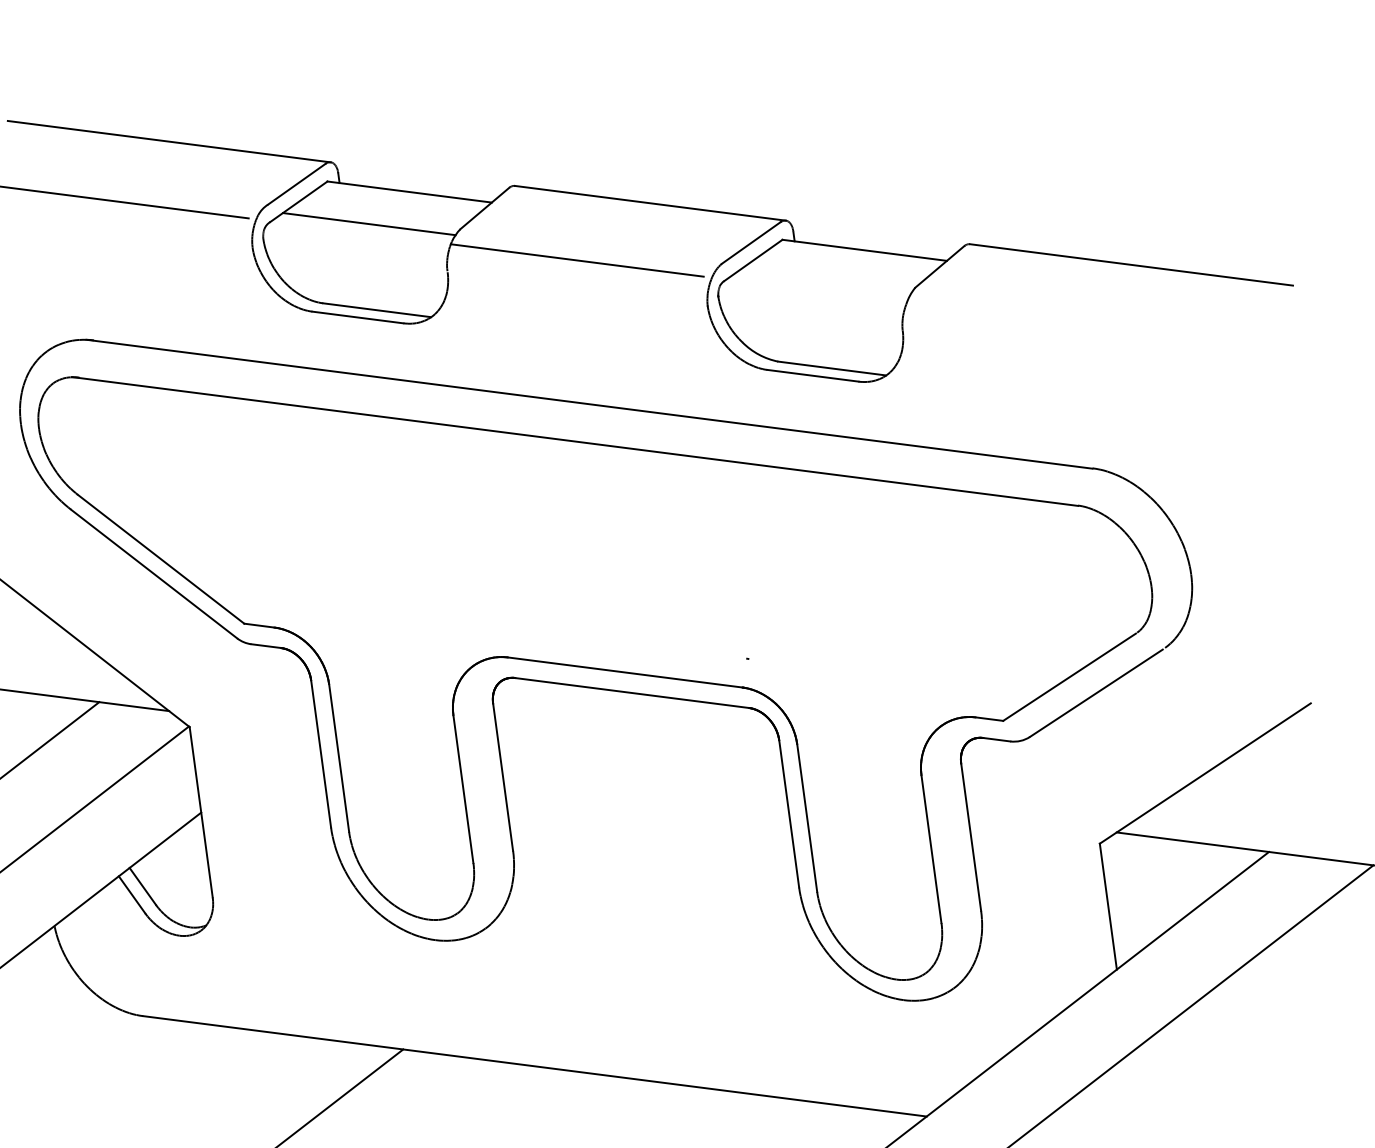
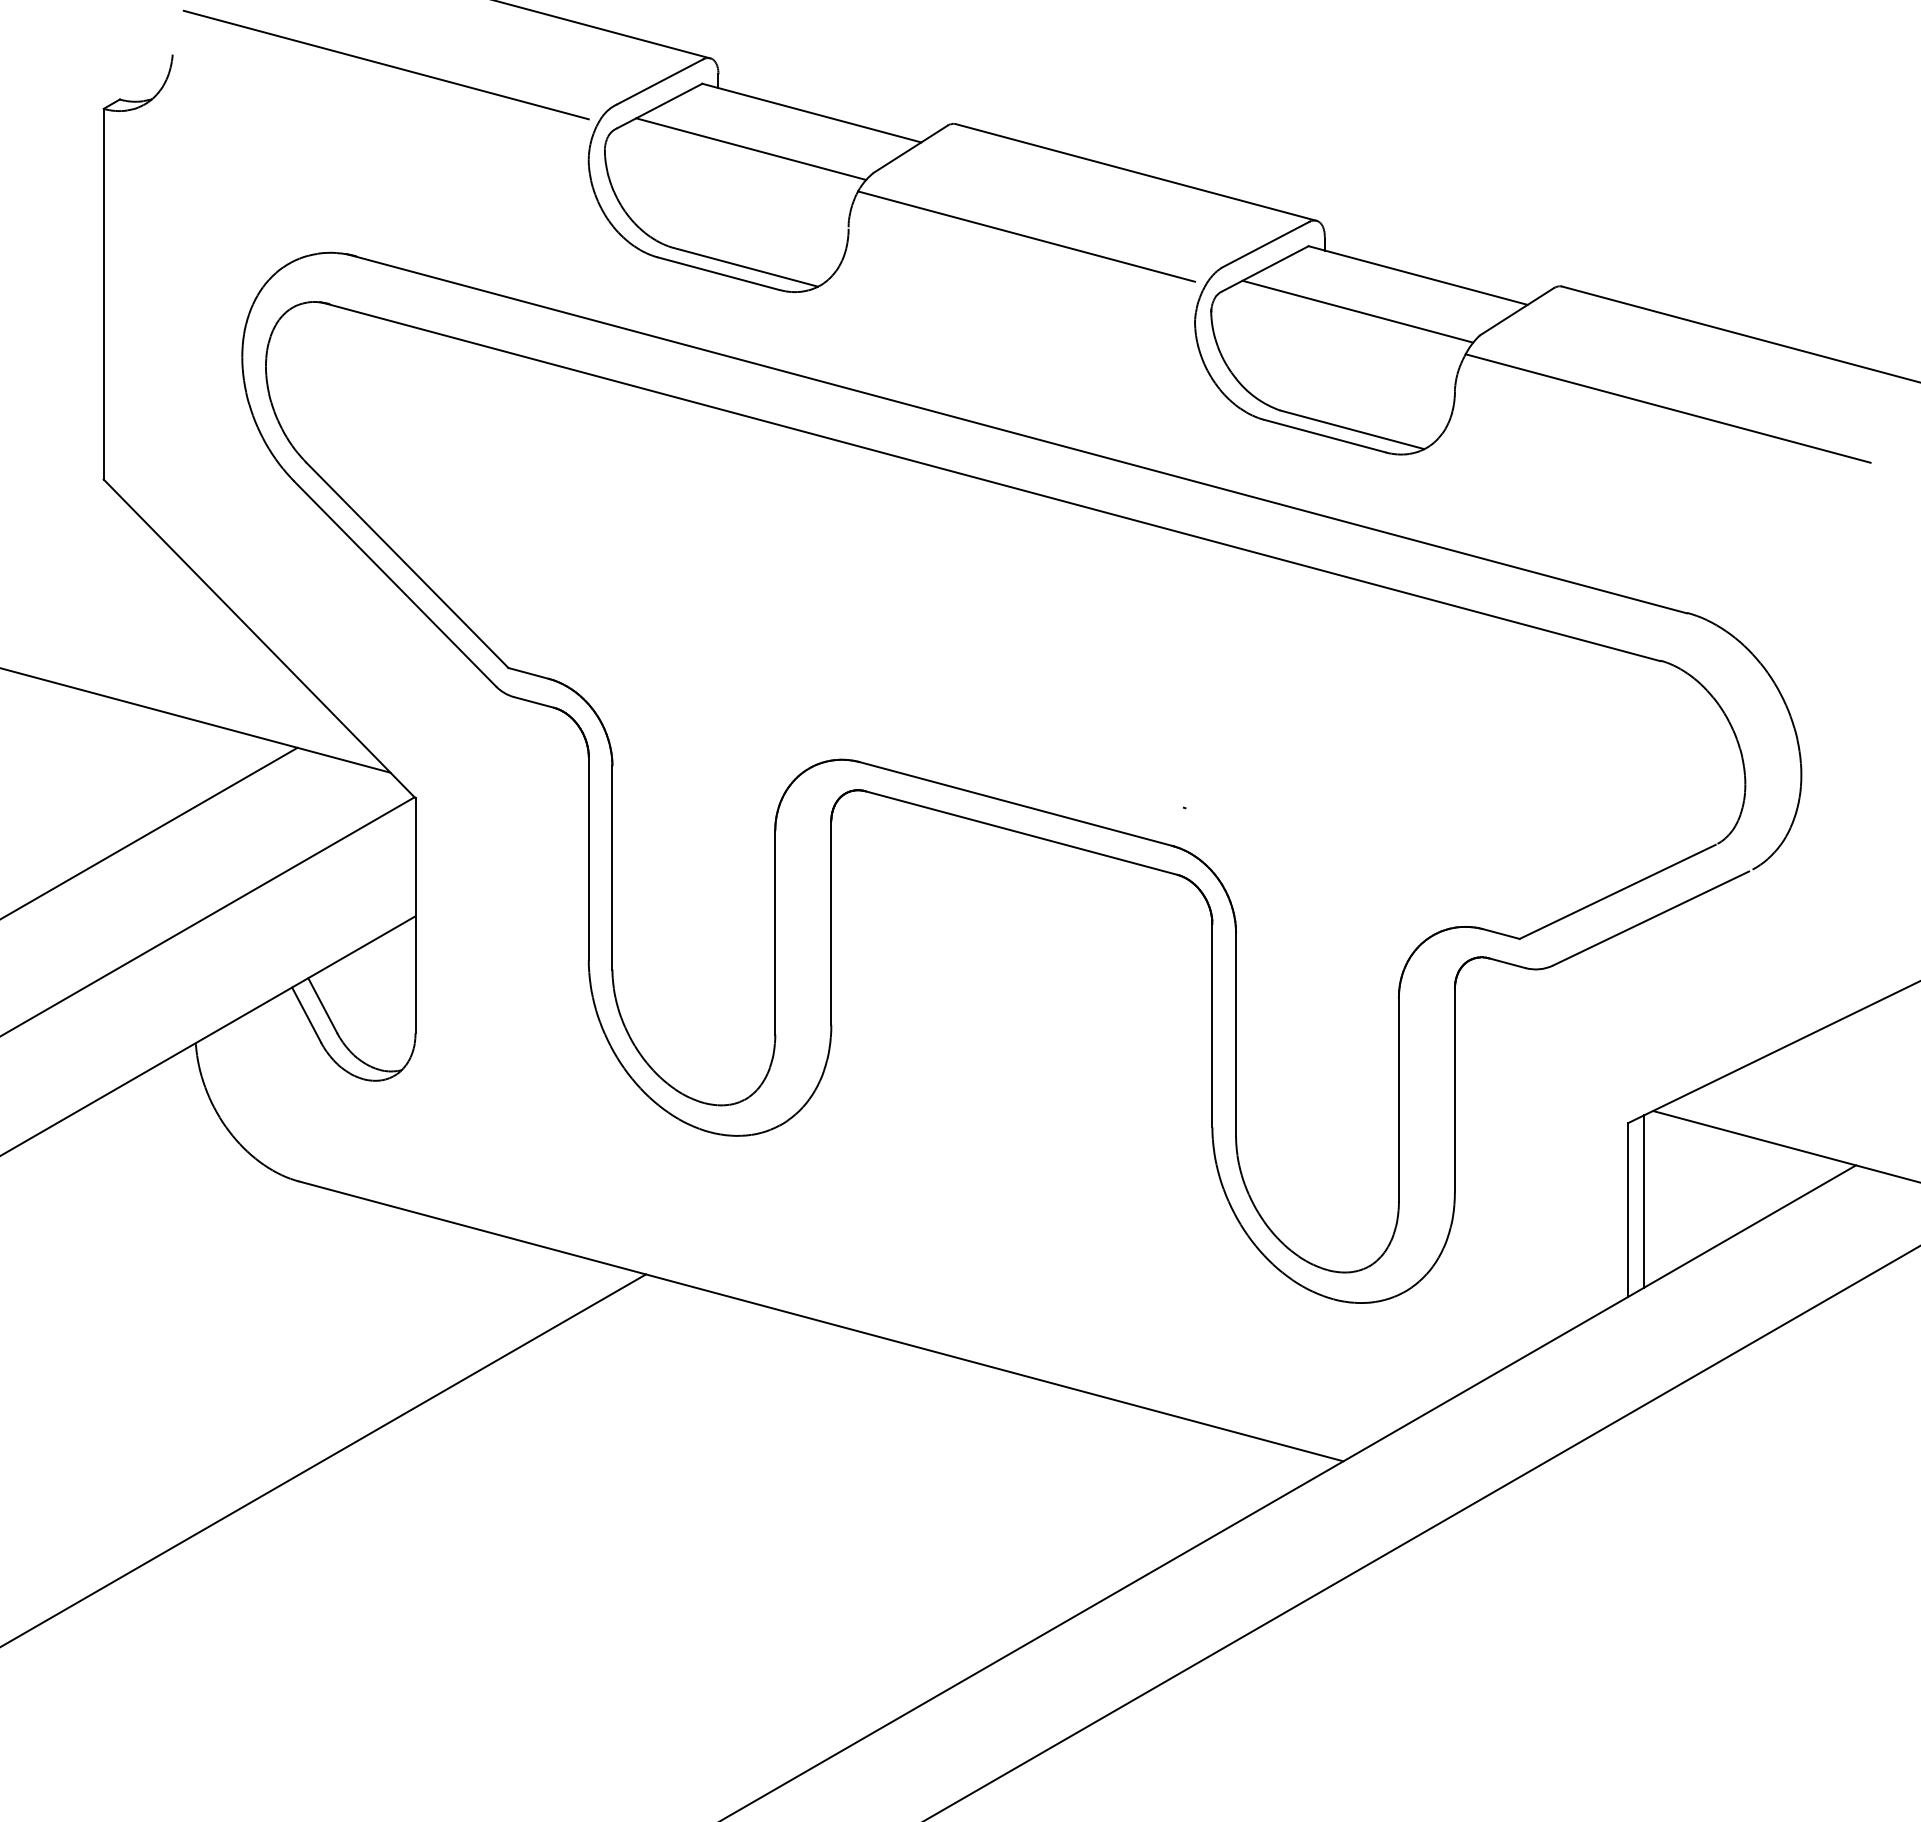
line: (824, 282) -> (1357, 311), added
line: (1058, 322) -> (1667, 408), added
line: (1119, 898) -> (1644, 1201), added

